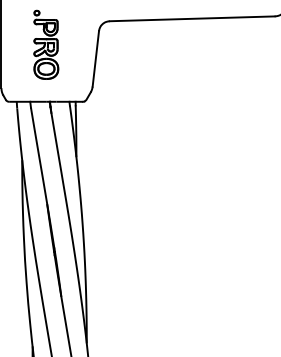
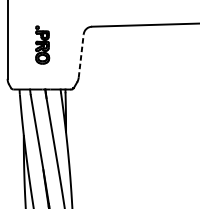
part: (46, 44) -> (42, 44), size x0.7
line: (95, 58) -> (80, 55), solid -> dashed

